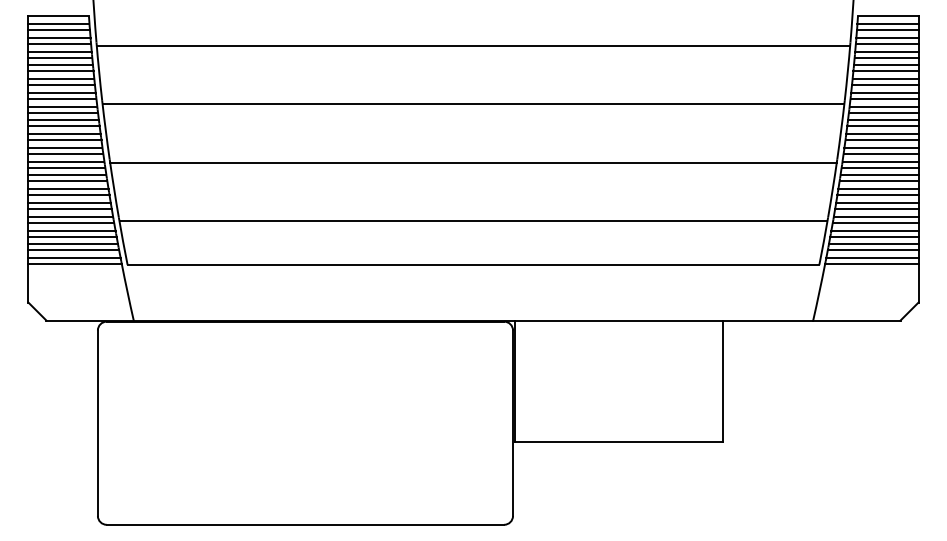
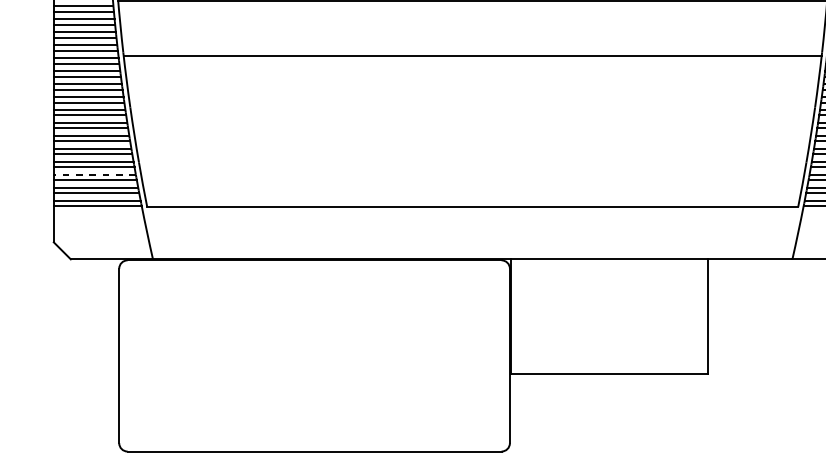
line: (473, 162) -> (472, 110), removed
line: (473, 221) -> (472, 166), removed
line: (71, 230) -> (94, 174), solid -> dashed

